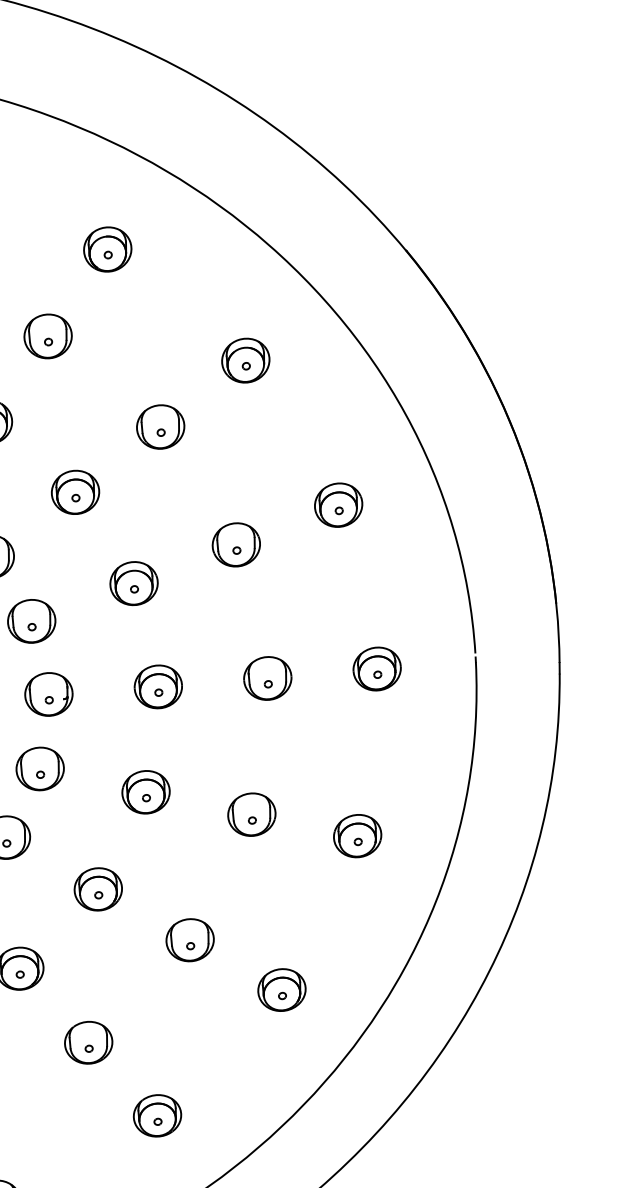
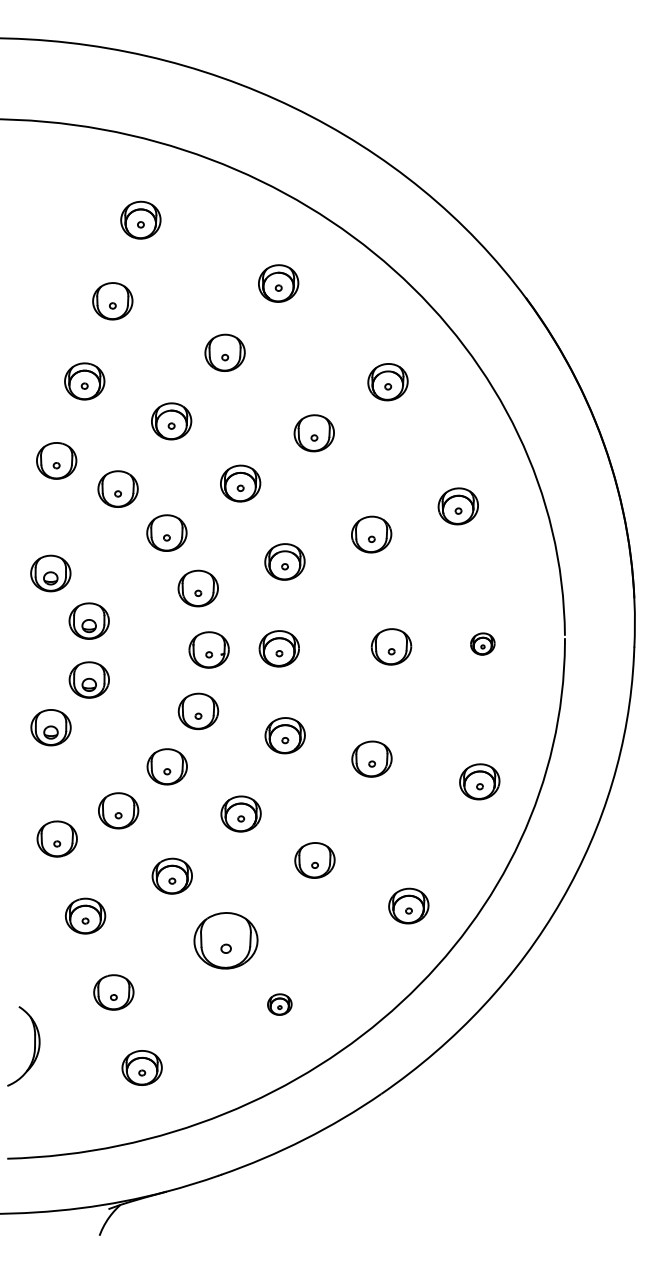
part: (376, 668) -> (482, 643), size x0.6
part: (157, 686) -> (278, 648), moved
part: (357, 835) -> (479, 781), moved
part: (281, 989) -> (408, 905), moved
part: (88, 1042) -> (225, 940), size x1.6
part: (157, 1115) -> (279, 1004), size x0.6

